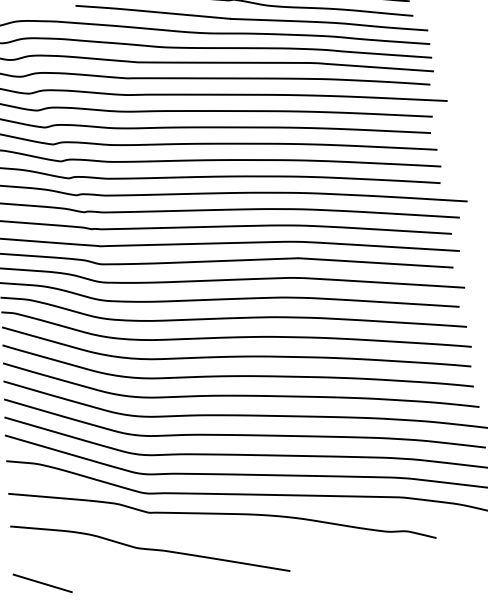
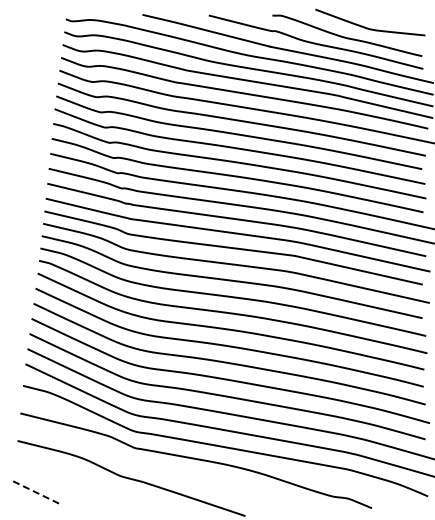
line: (43, 584) -> (37, 493), solid -> dashed

